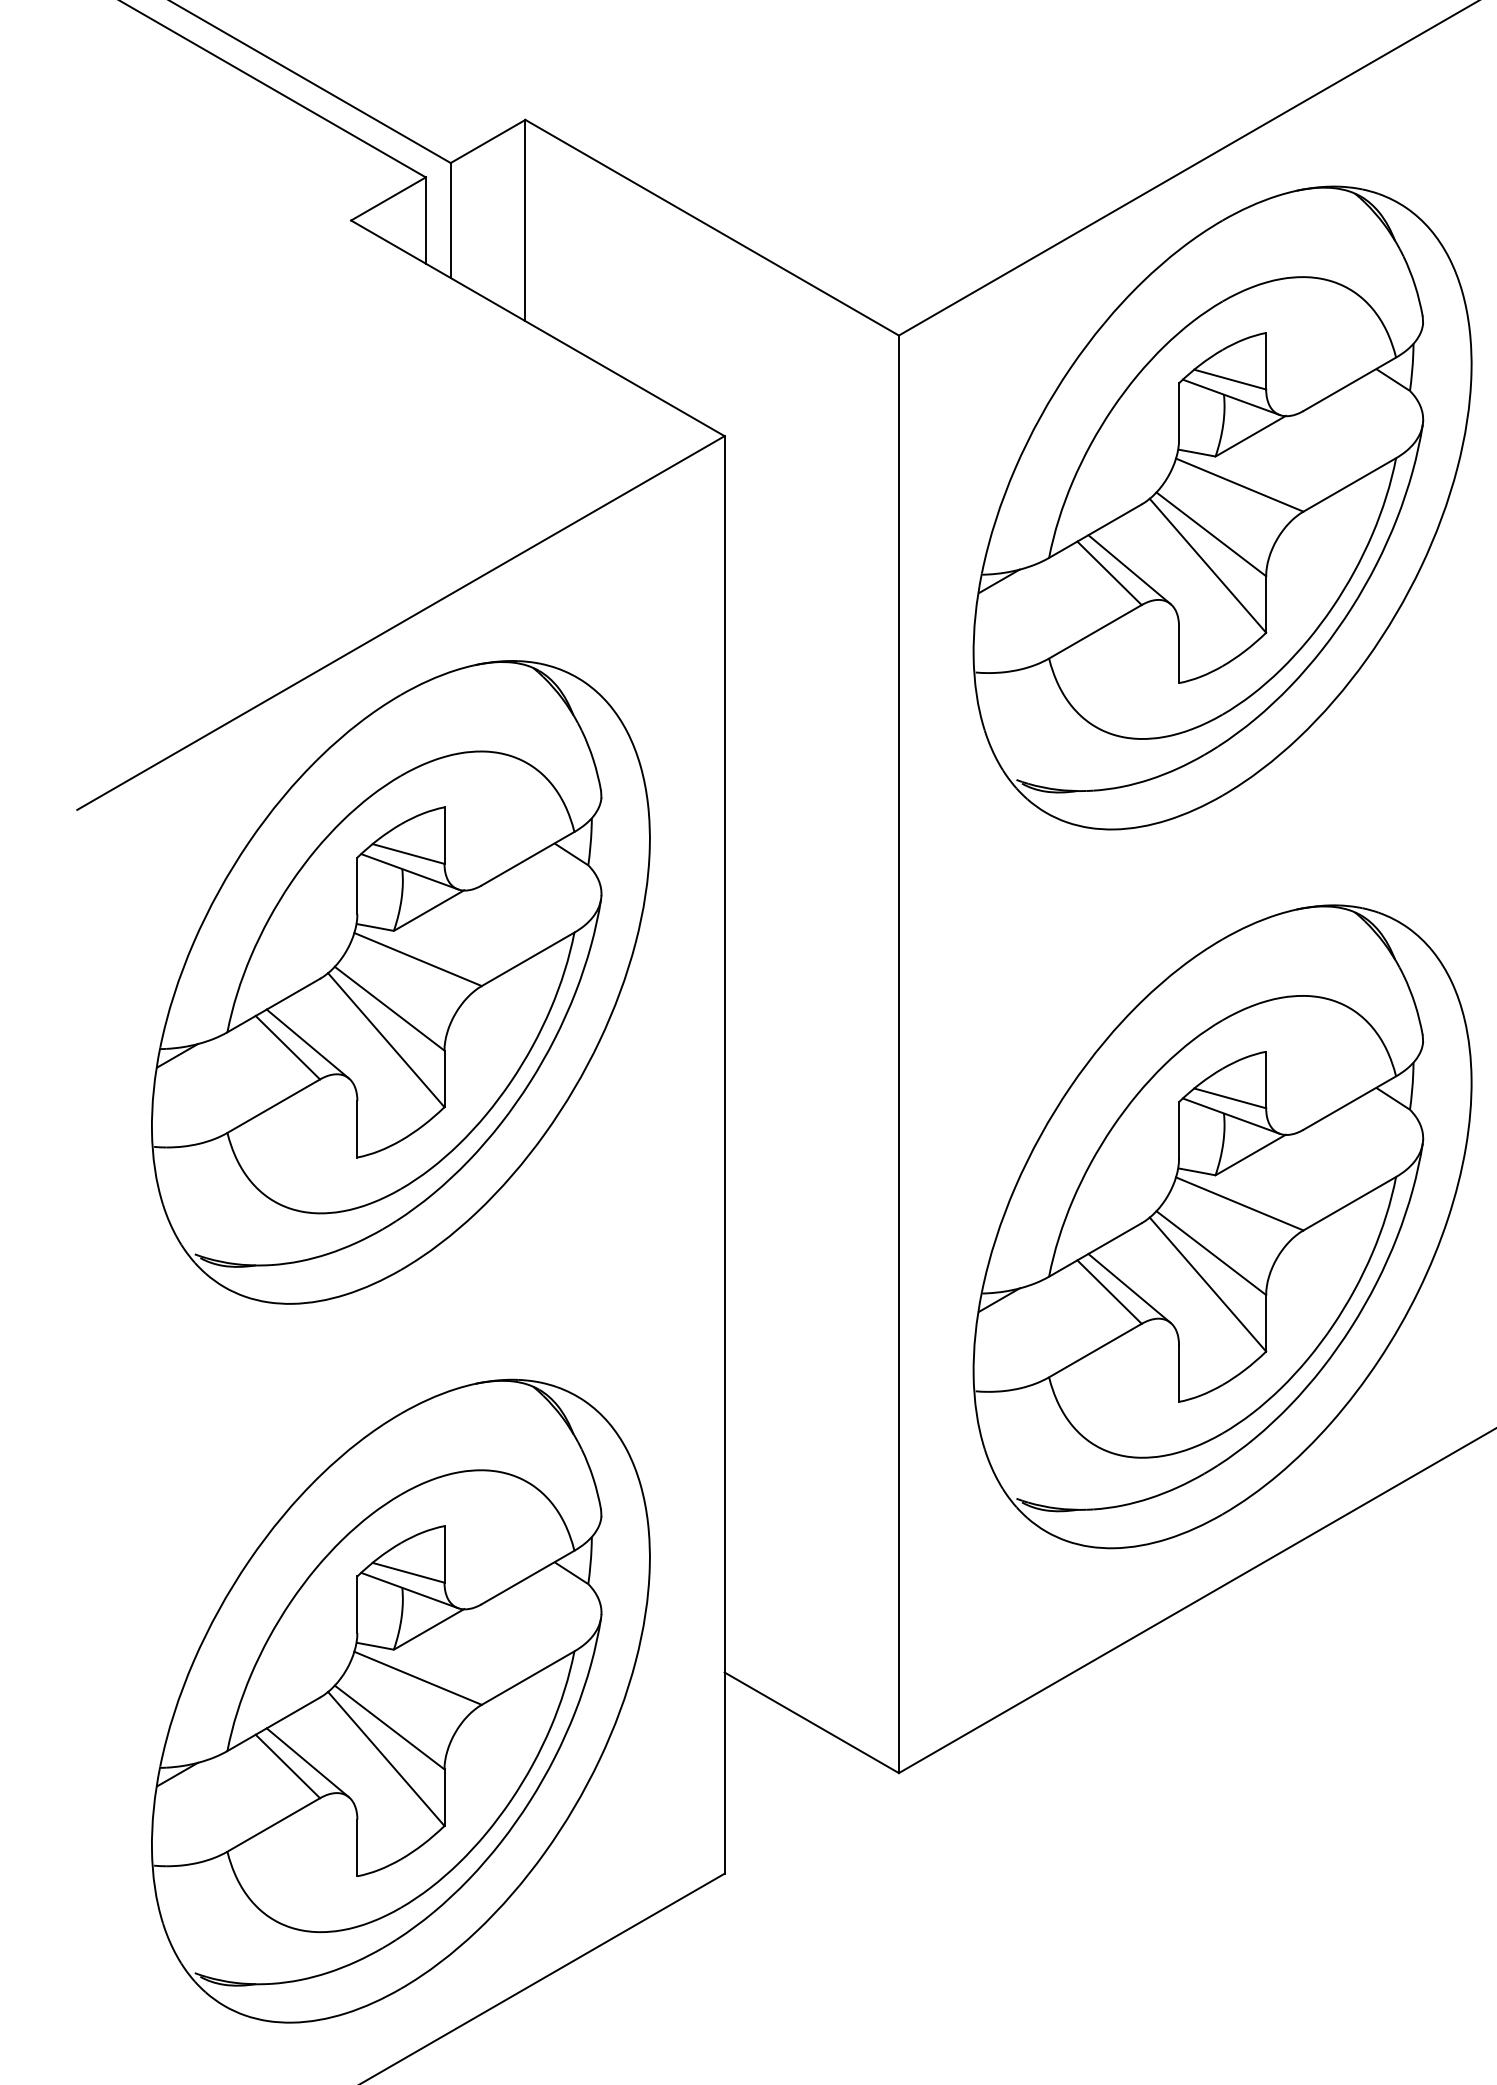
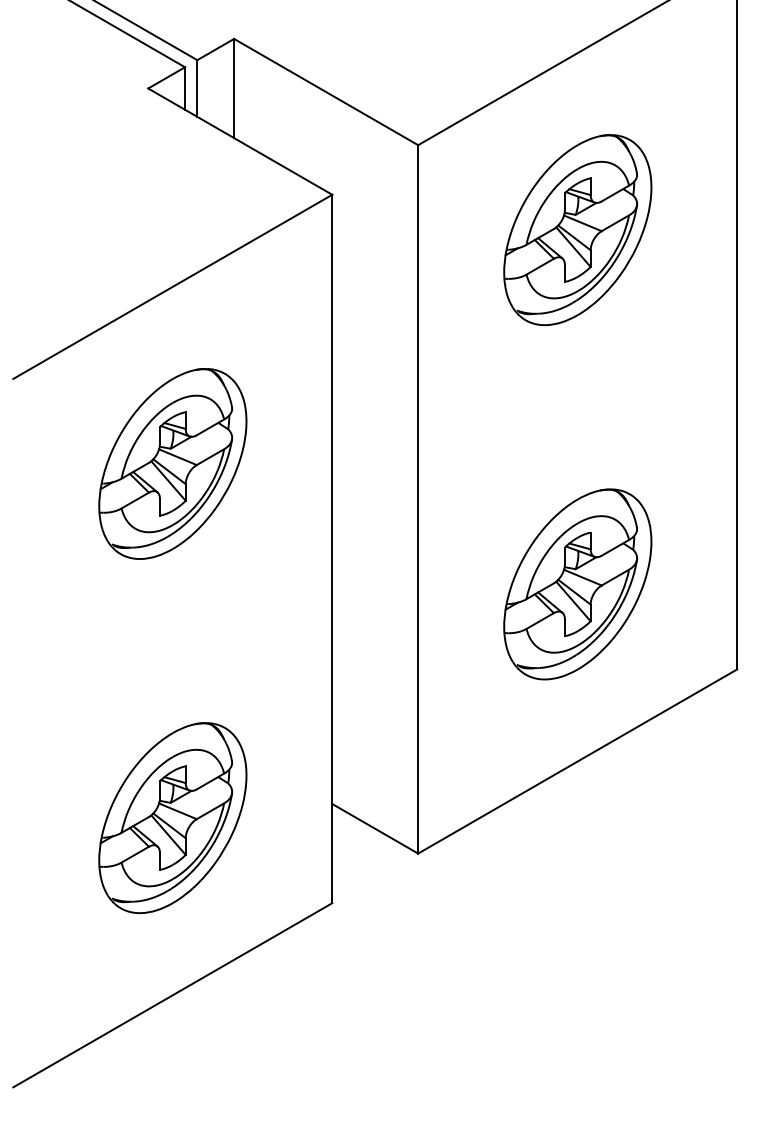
part: (1222, 506) -> (577, 229), size x0.6
part: (400, 981) -> (172, 463), size x0.6
part: (1222, 1227) -> (577, 584), size x0.6
part: (400, 1699) -> (172, 817), size x0.6

